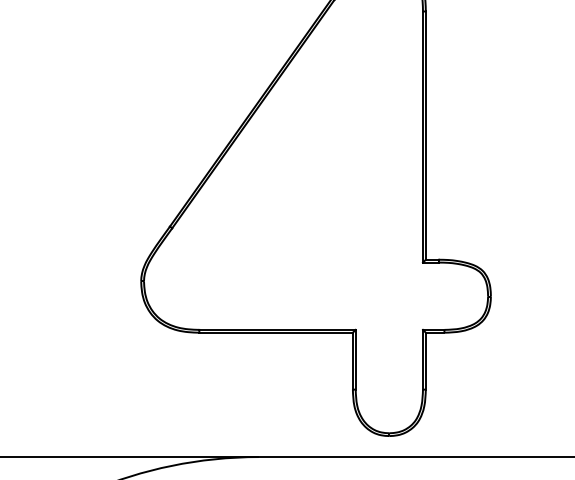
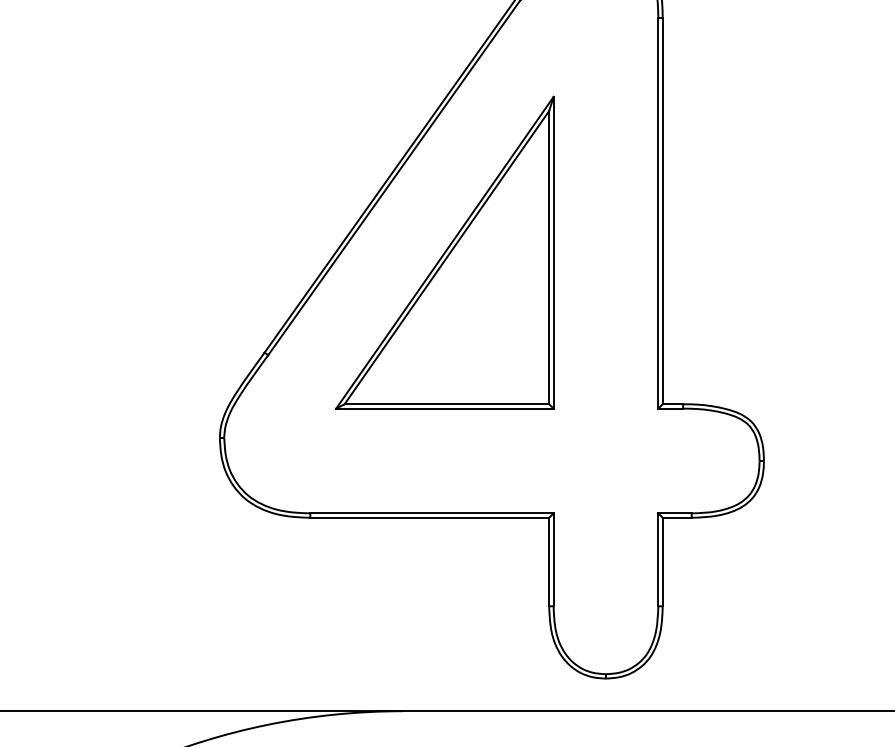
part: (285, 162) -> (444, 252), added

